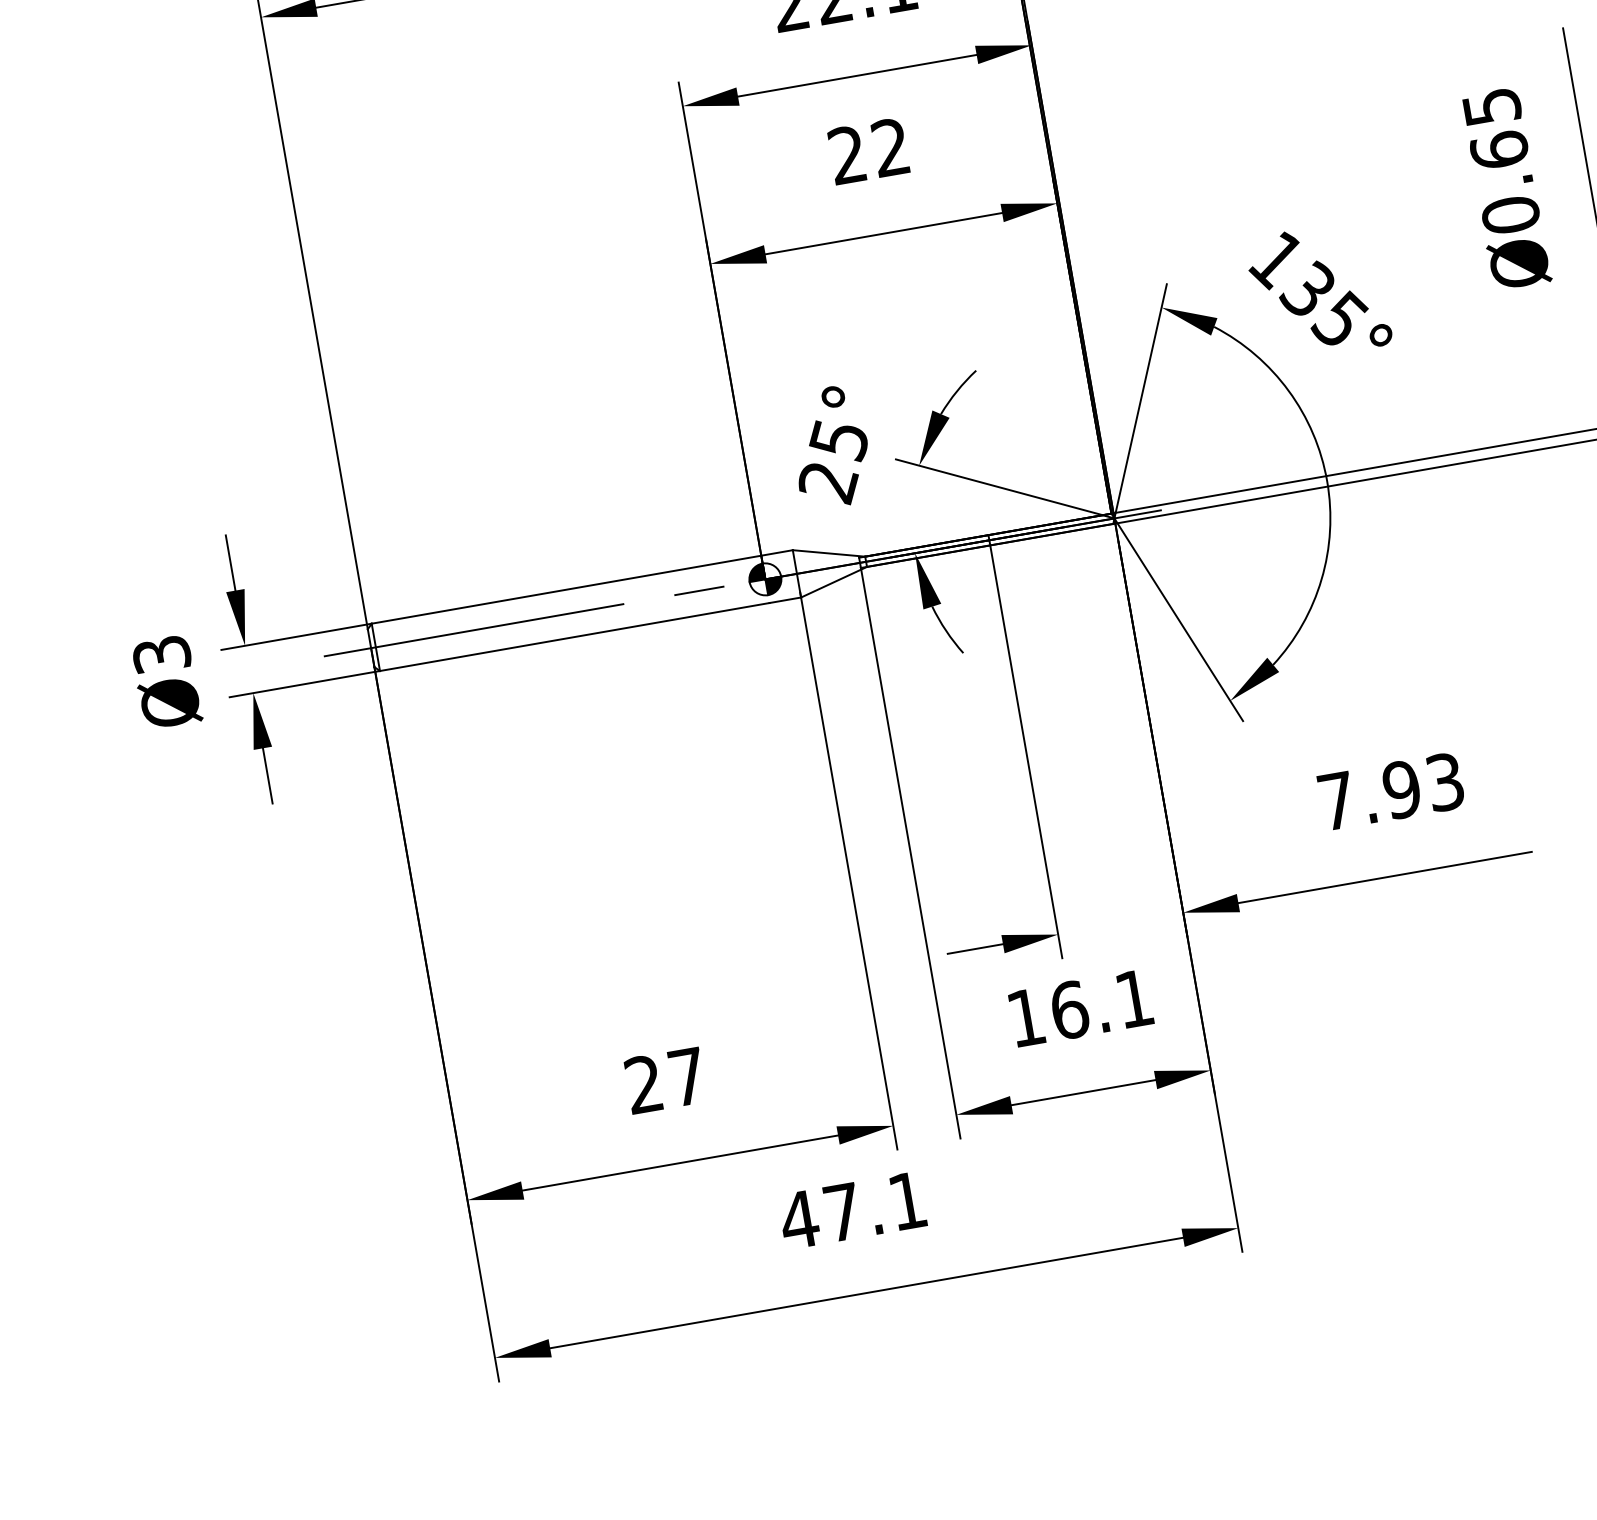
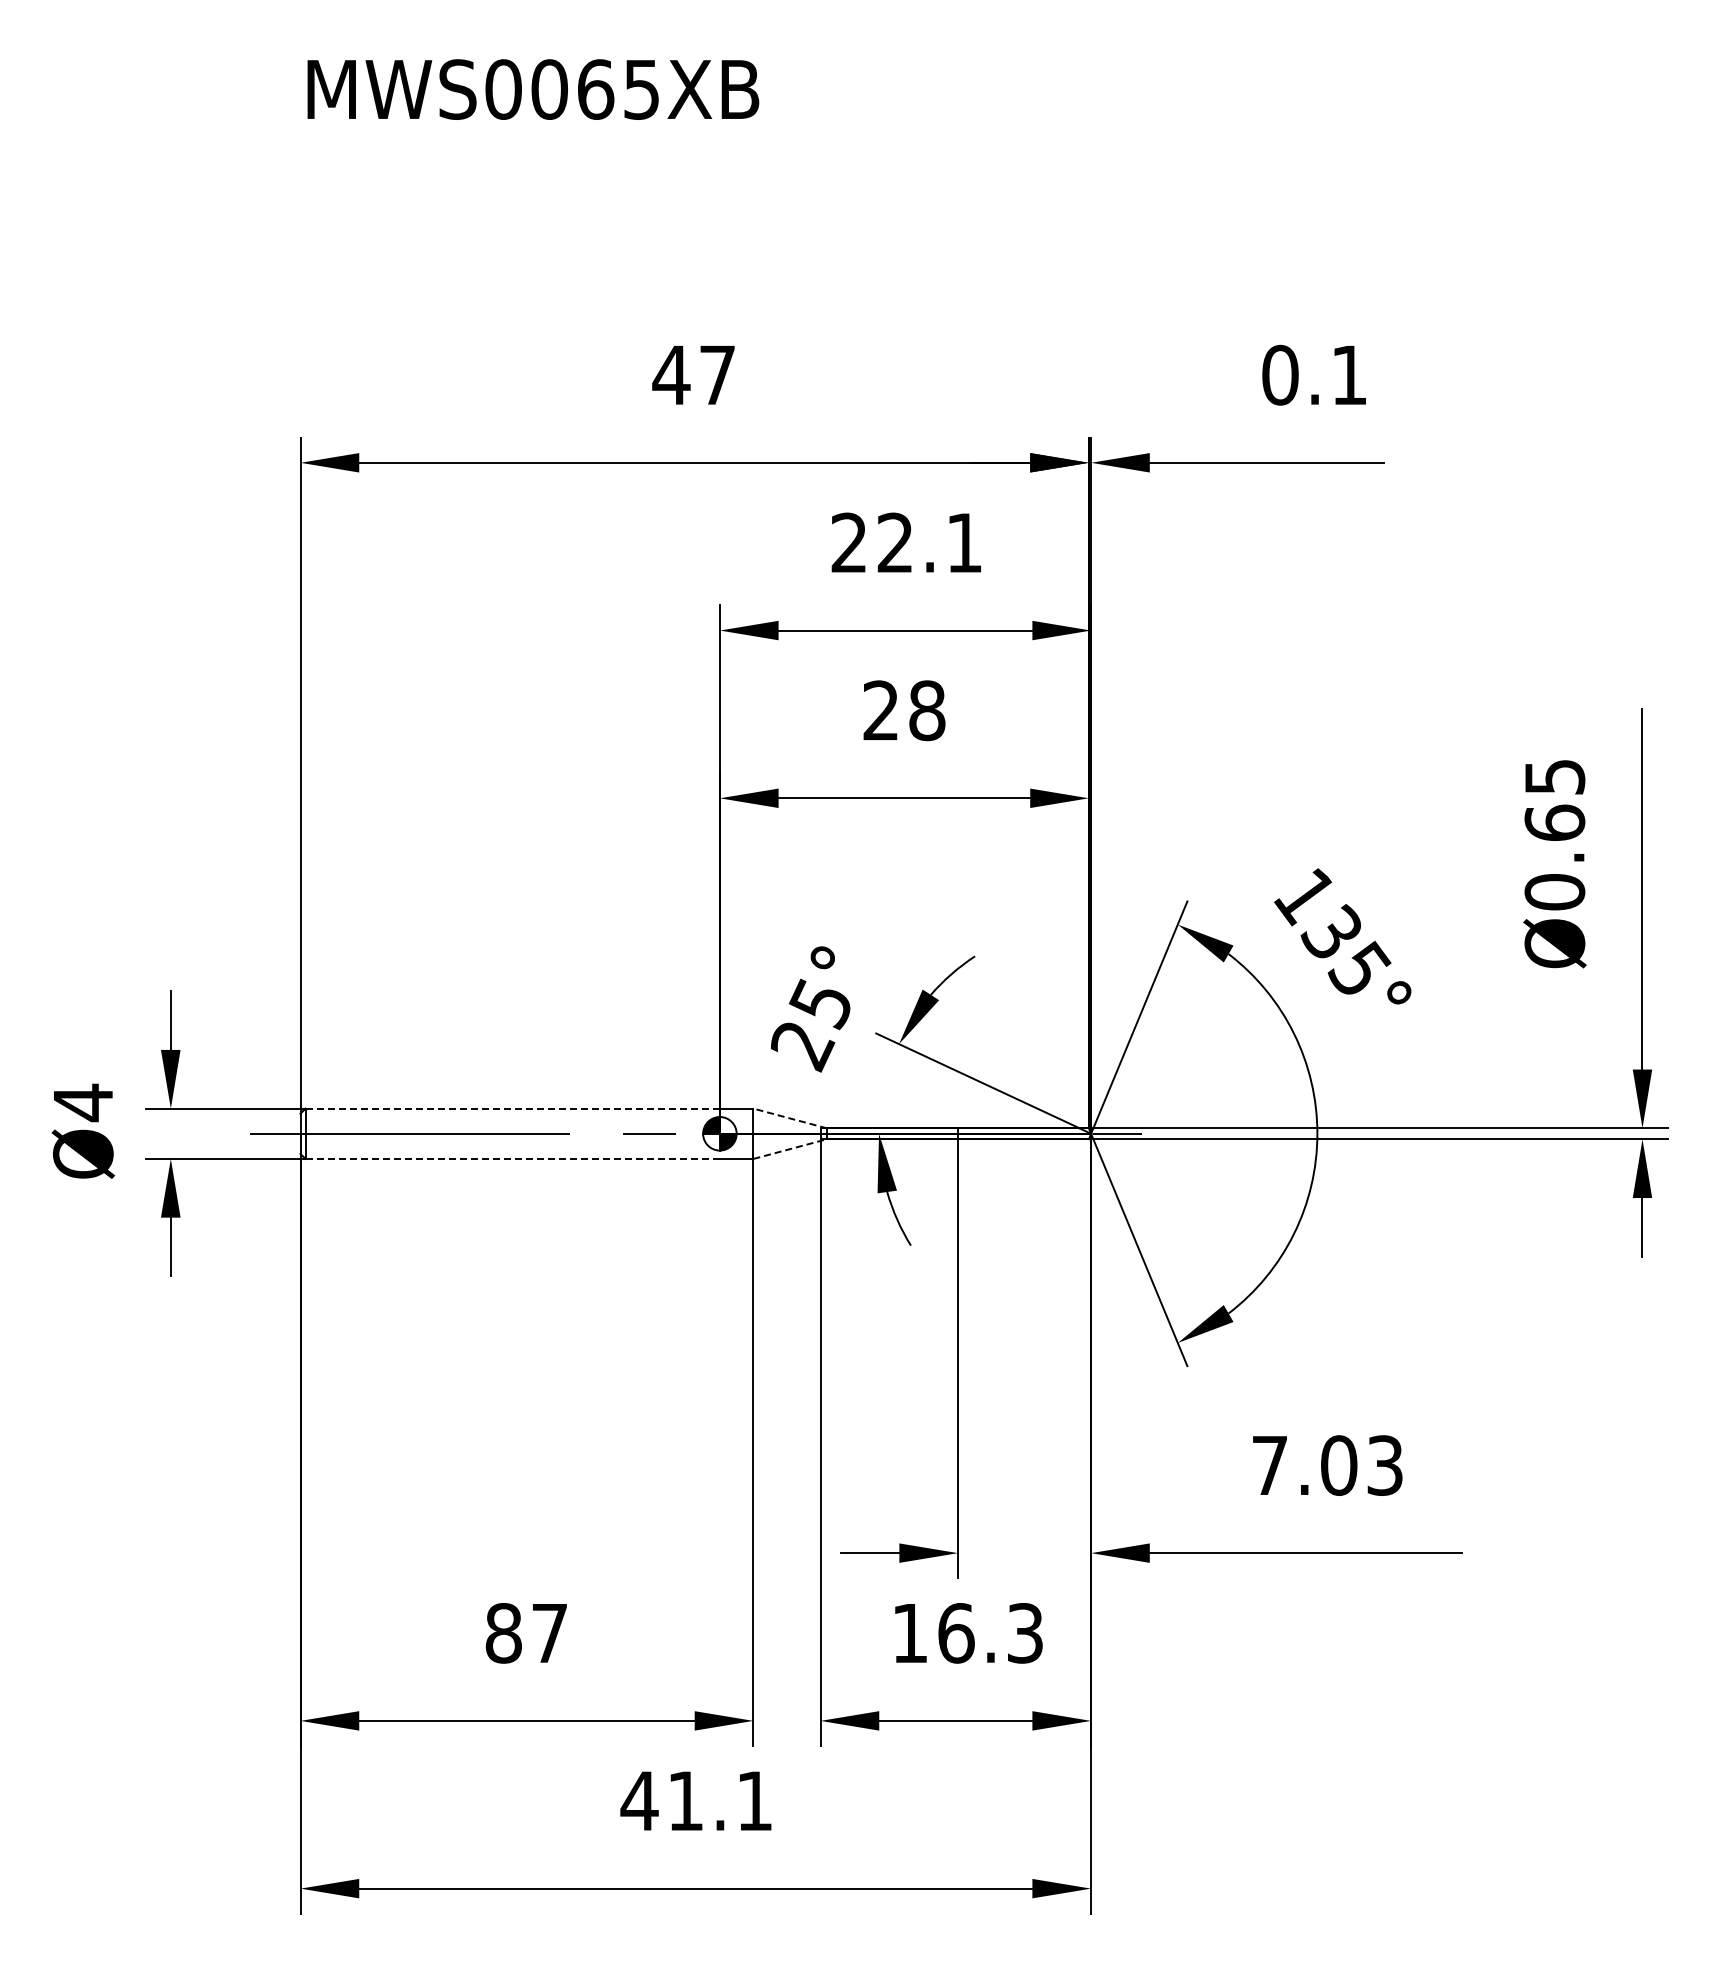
text: (891, 147) -> (927, 710), 22 -> 28
line: (828, 553) -> (789, 1118), solid -> dashed
line: (834, 581) -> (790, 1148), solid -> dashed
line: (566, 589) -> (512, 1108), solid -> dashed
line: (575, 636) -> (513, 1158), solid -> dashed
text: (161, 654) -> (82, 1102), Ø3 -> Ø4
text: (1401, 789) -> (1338, 1465), 7.93 -> 7.03
text: (1134, 999) -> (1025, 1633), 16.1 -> 16.3
text: (643, 1084) -> (503, 1633), 27 -> 87
text: (842, 1211) -> (685, 1800), 47.1 -> 41.1

